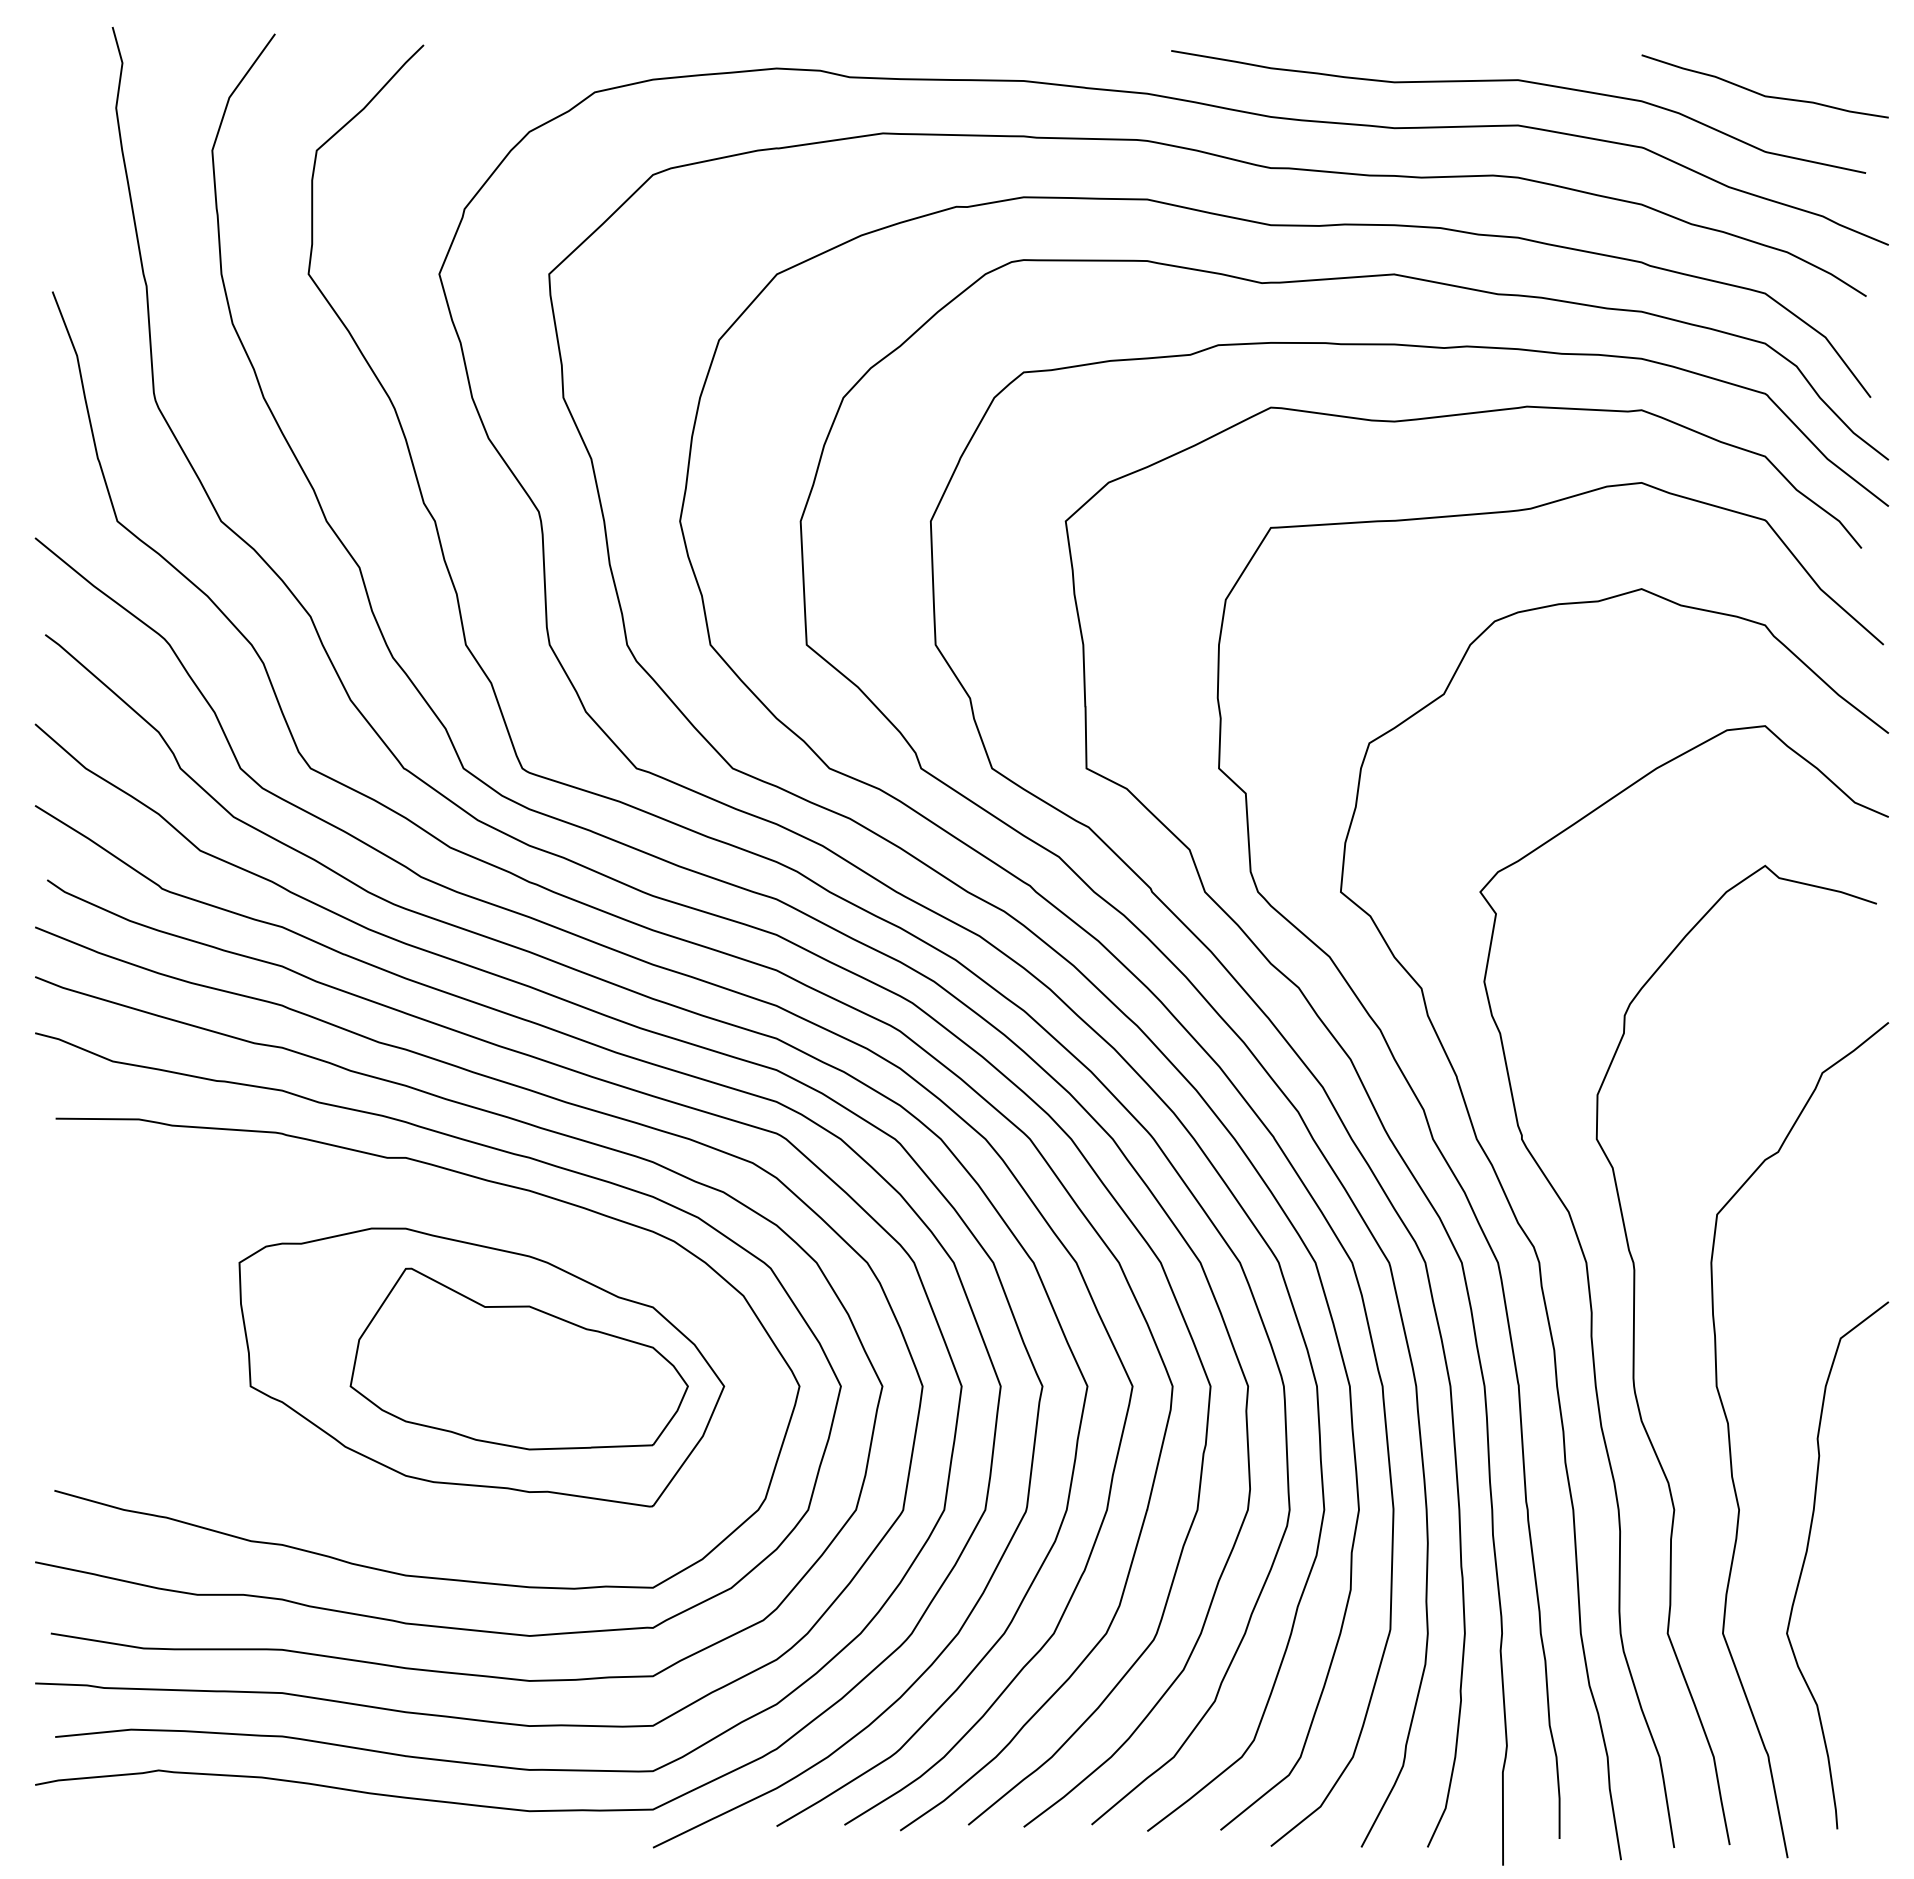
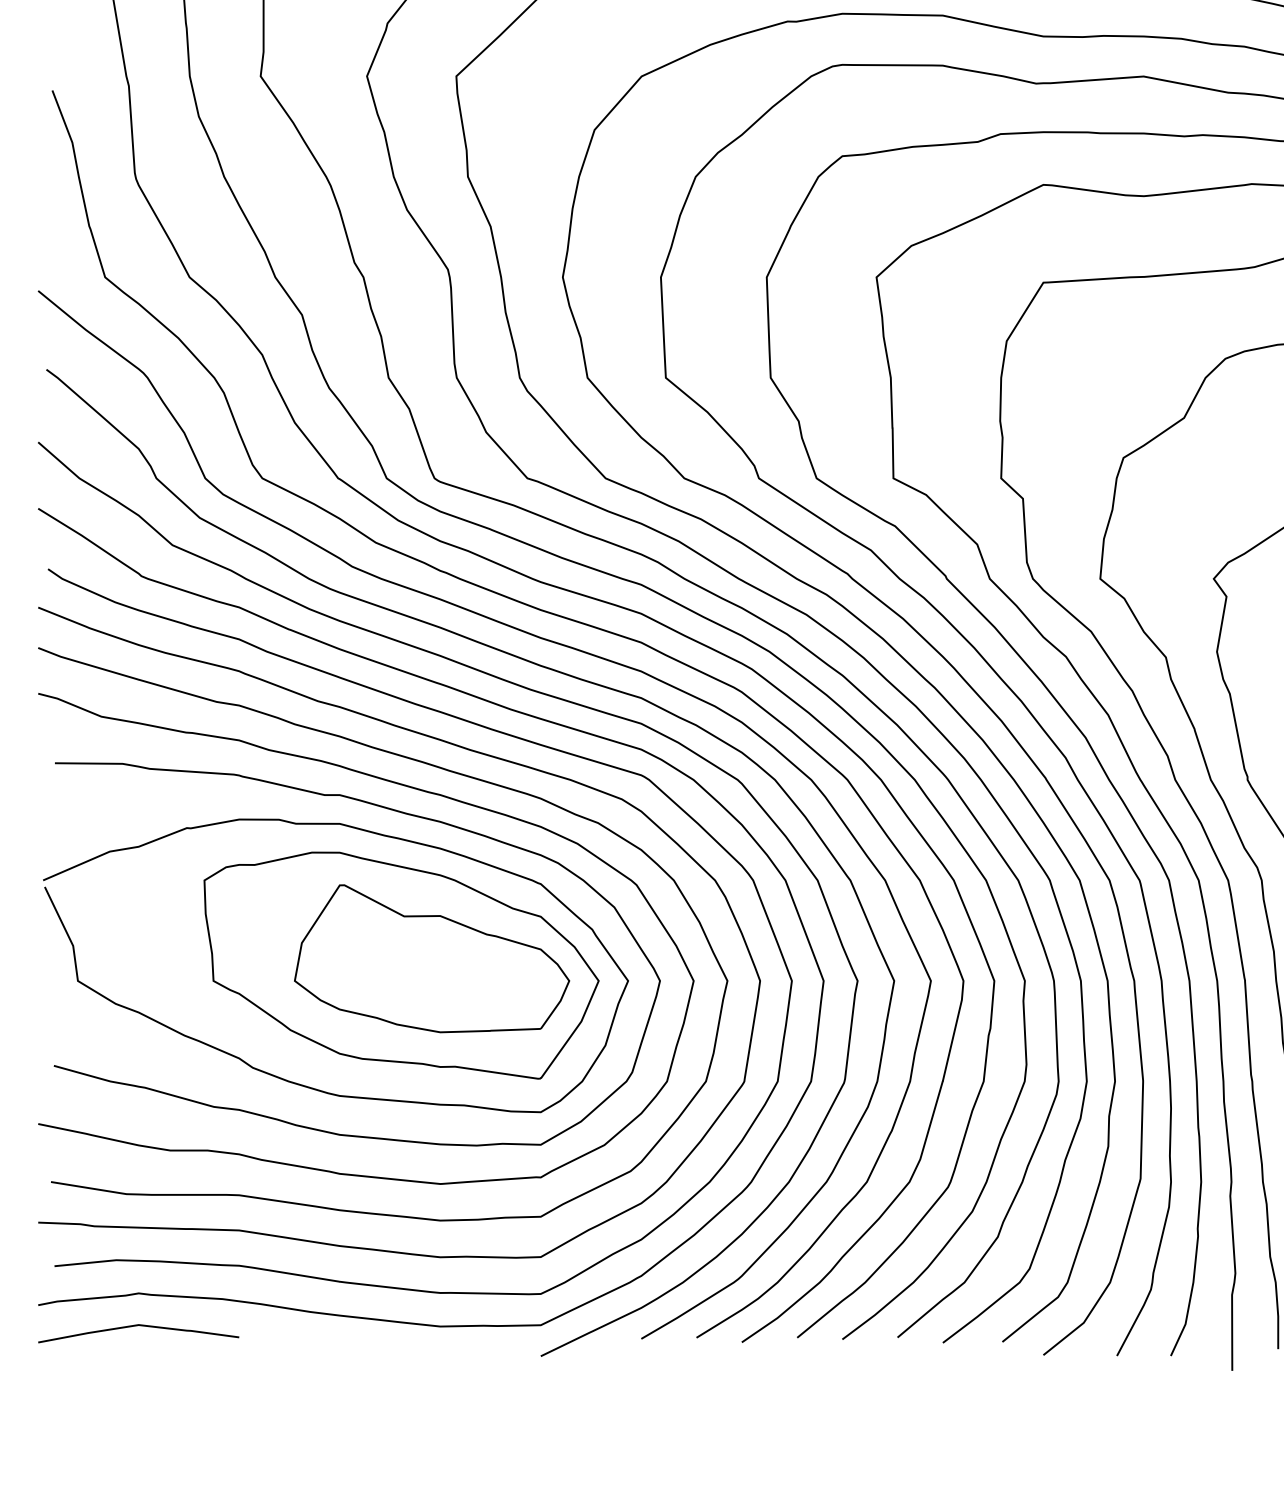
curve: (359, 1513) -> (302, 1084), added
curve: (158, 1810) -> (138, 1325), added

